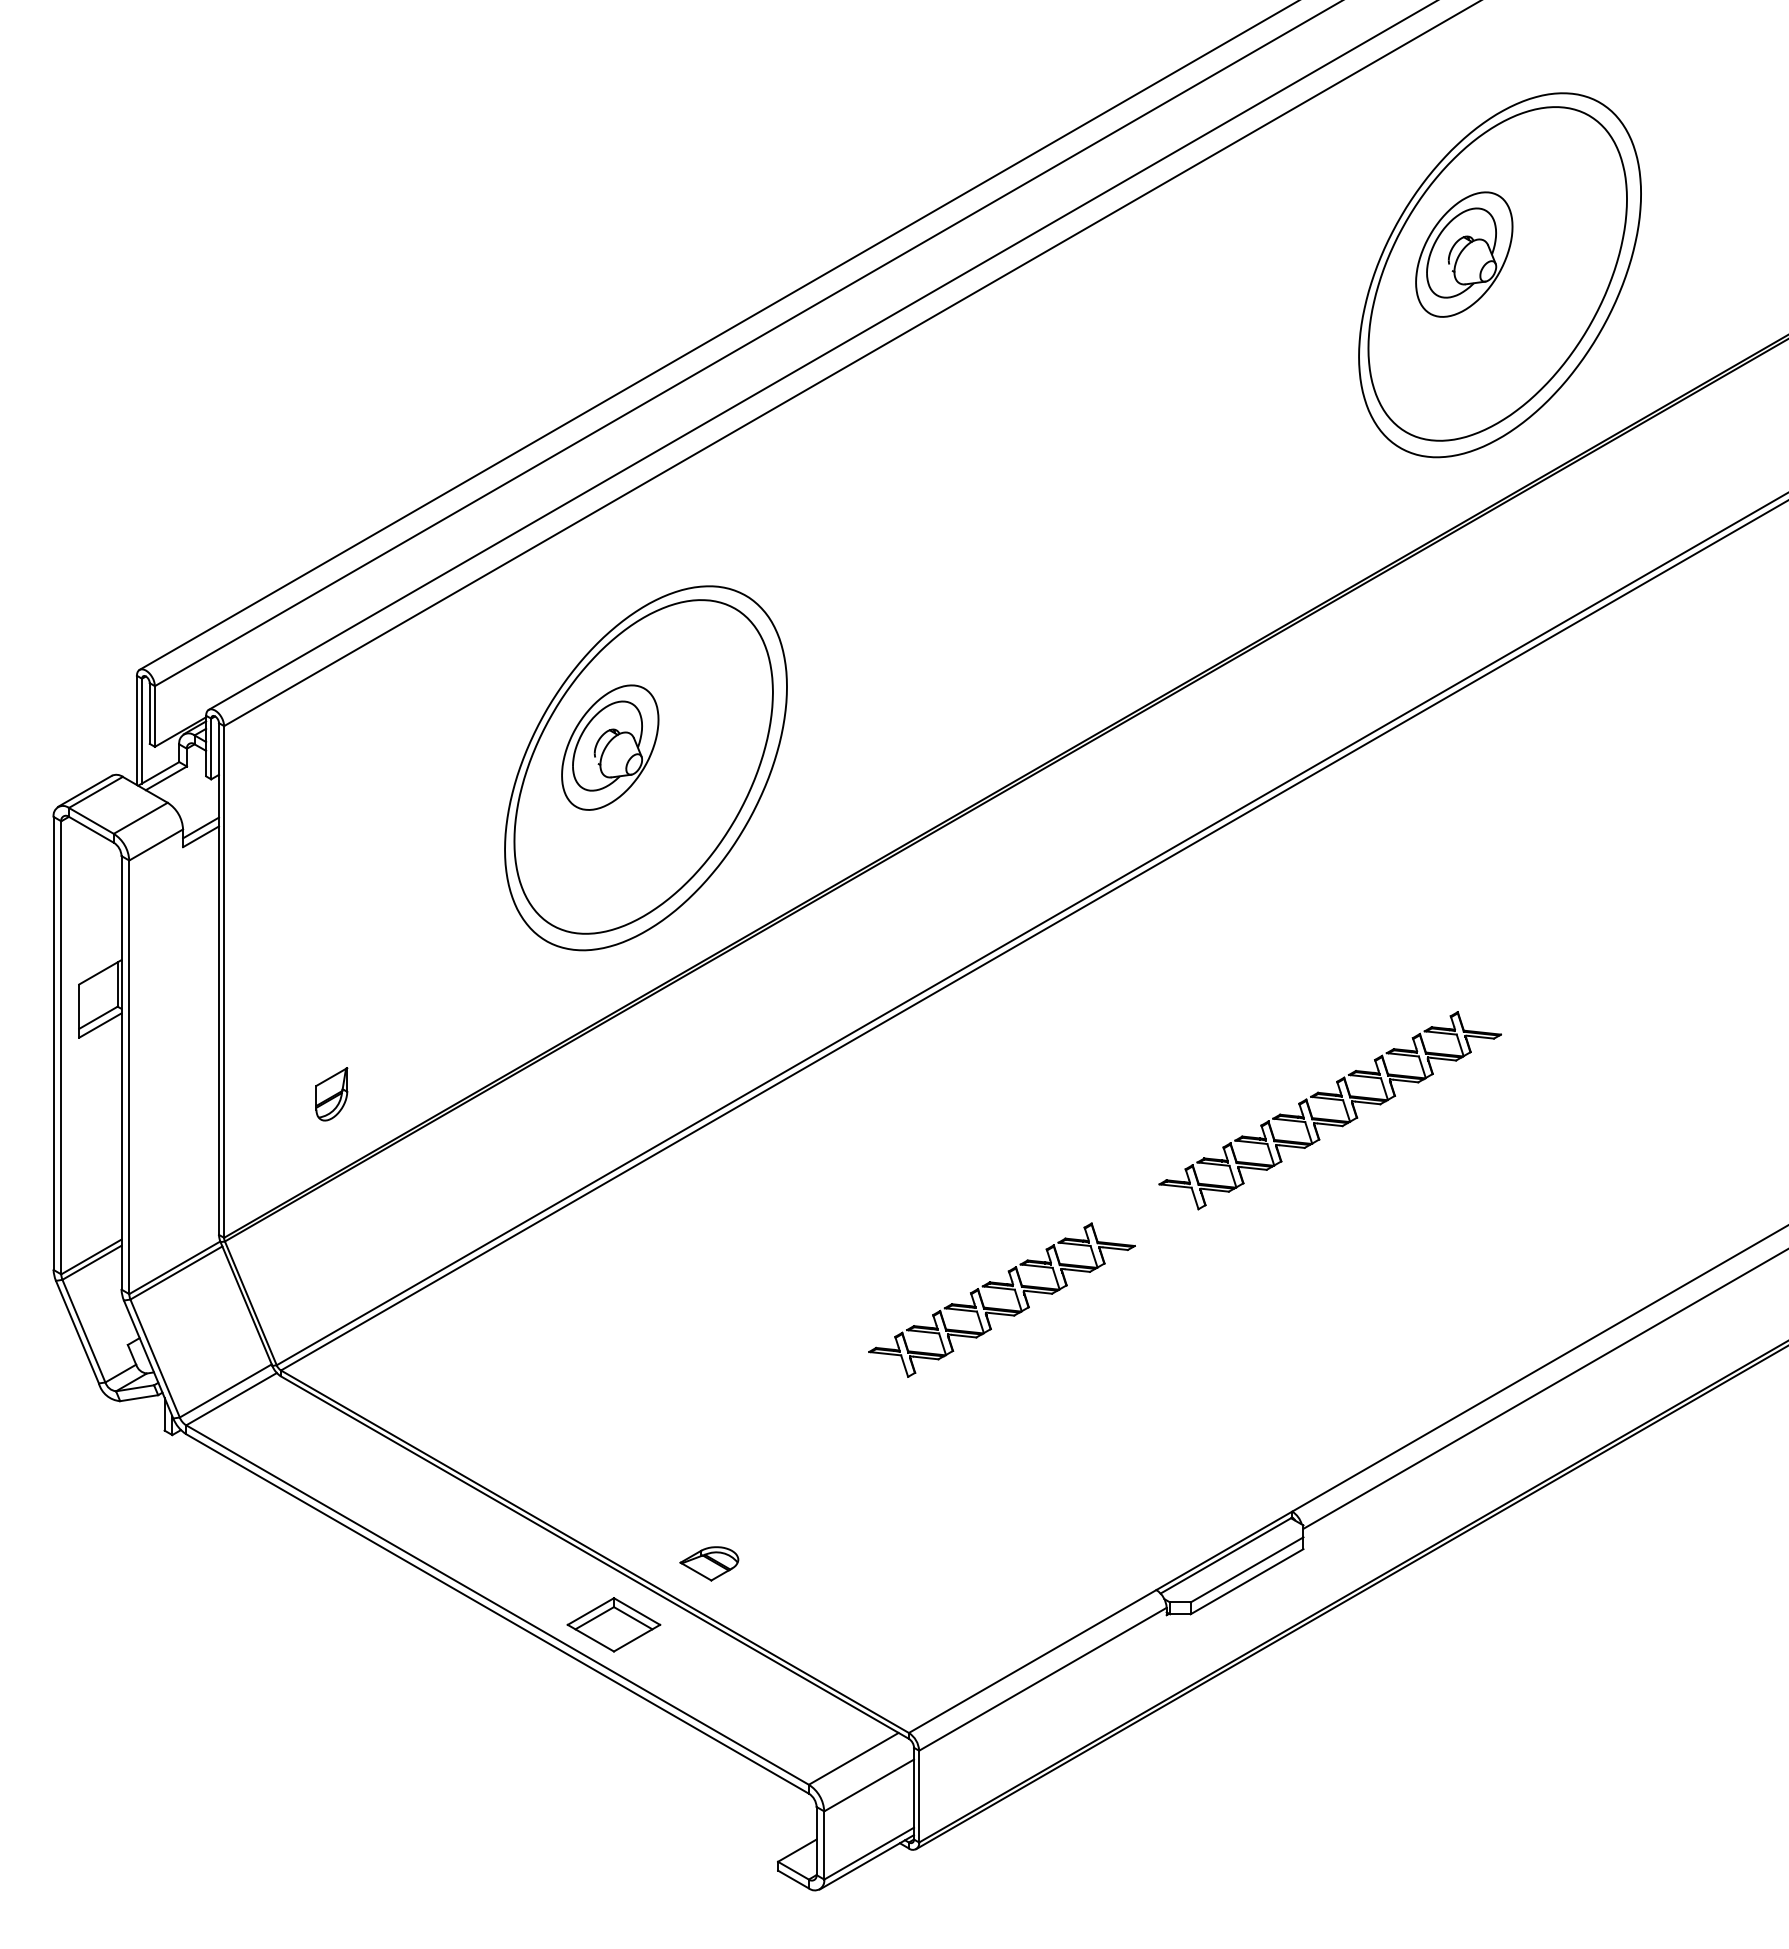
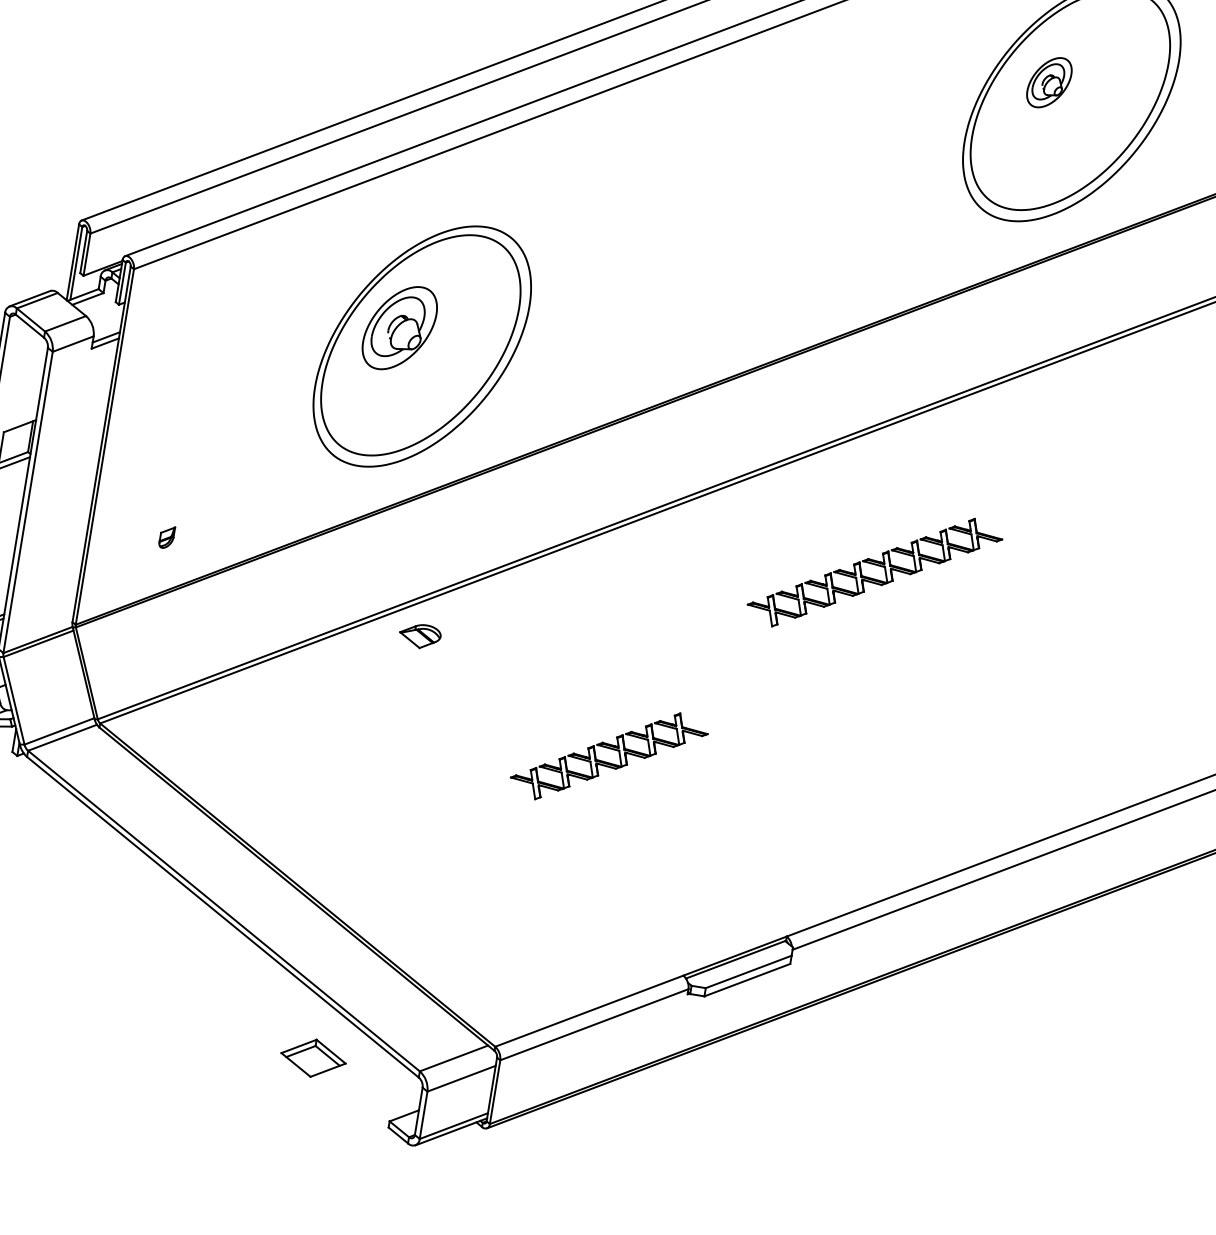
part: (1464, 254) -> (1049, 82), size x0.6
part: (331, 1094) -> (166, 537), size x0.6
part: (1328, 1118) -> (872, 578), moved
part: (709, 1563) -> (420, 636), moved
part: (613, 1624) -> (313, 1058), moved

